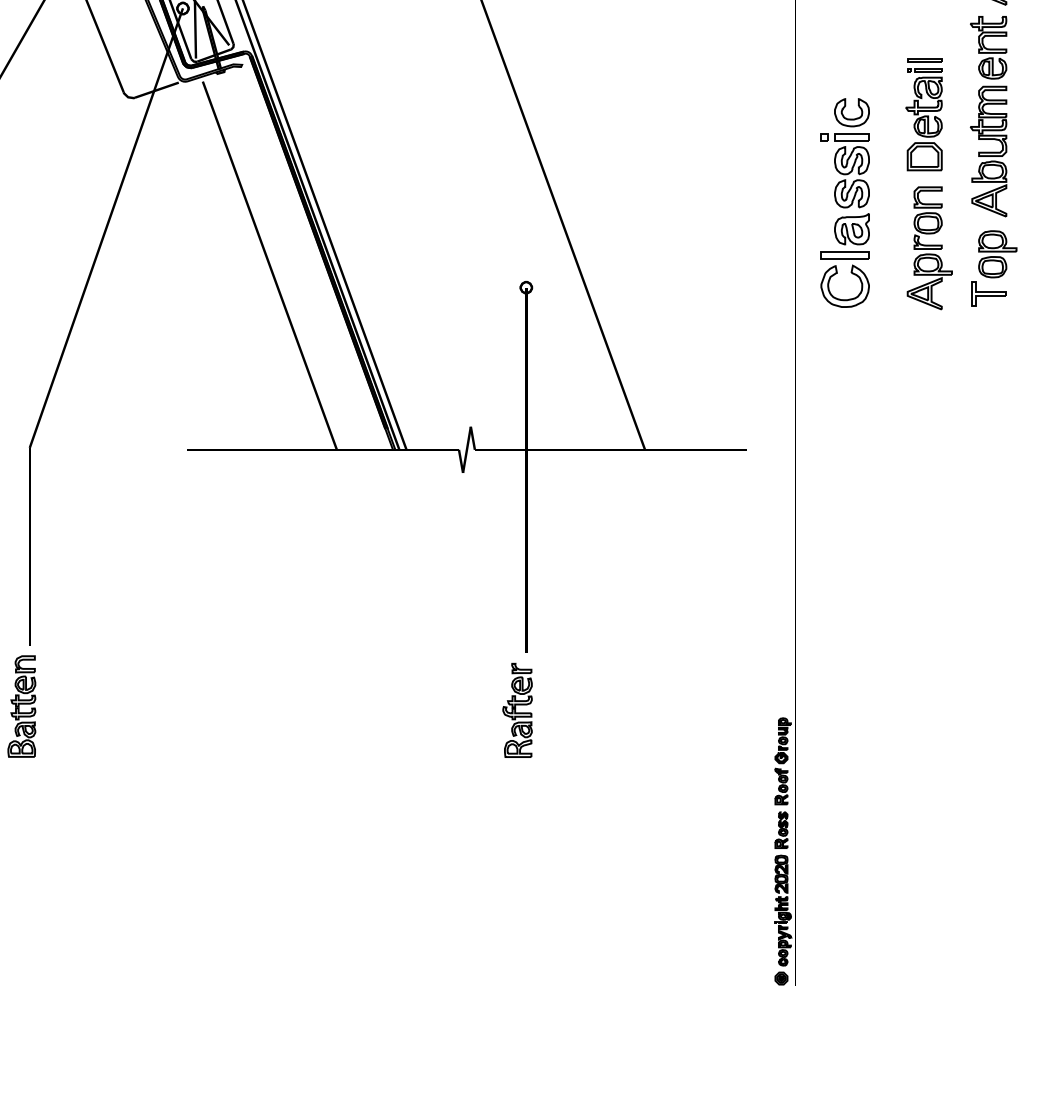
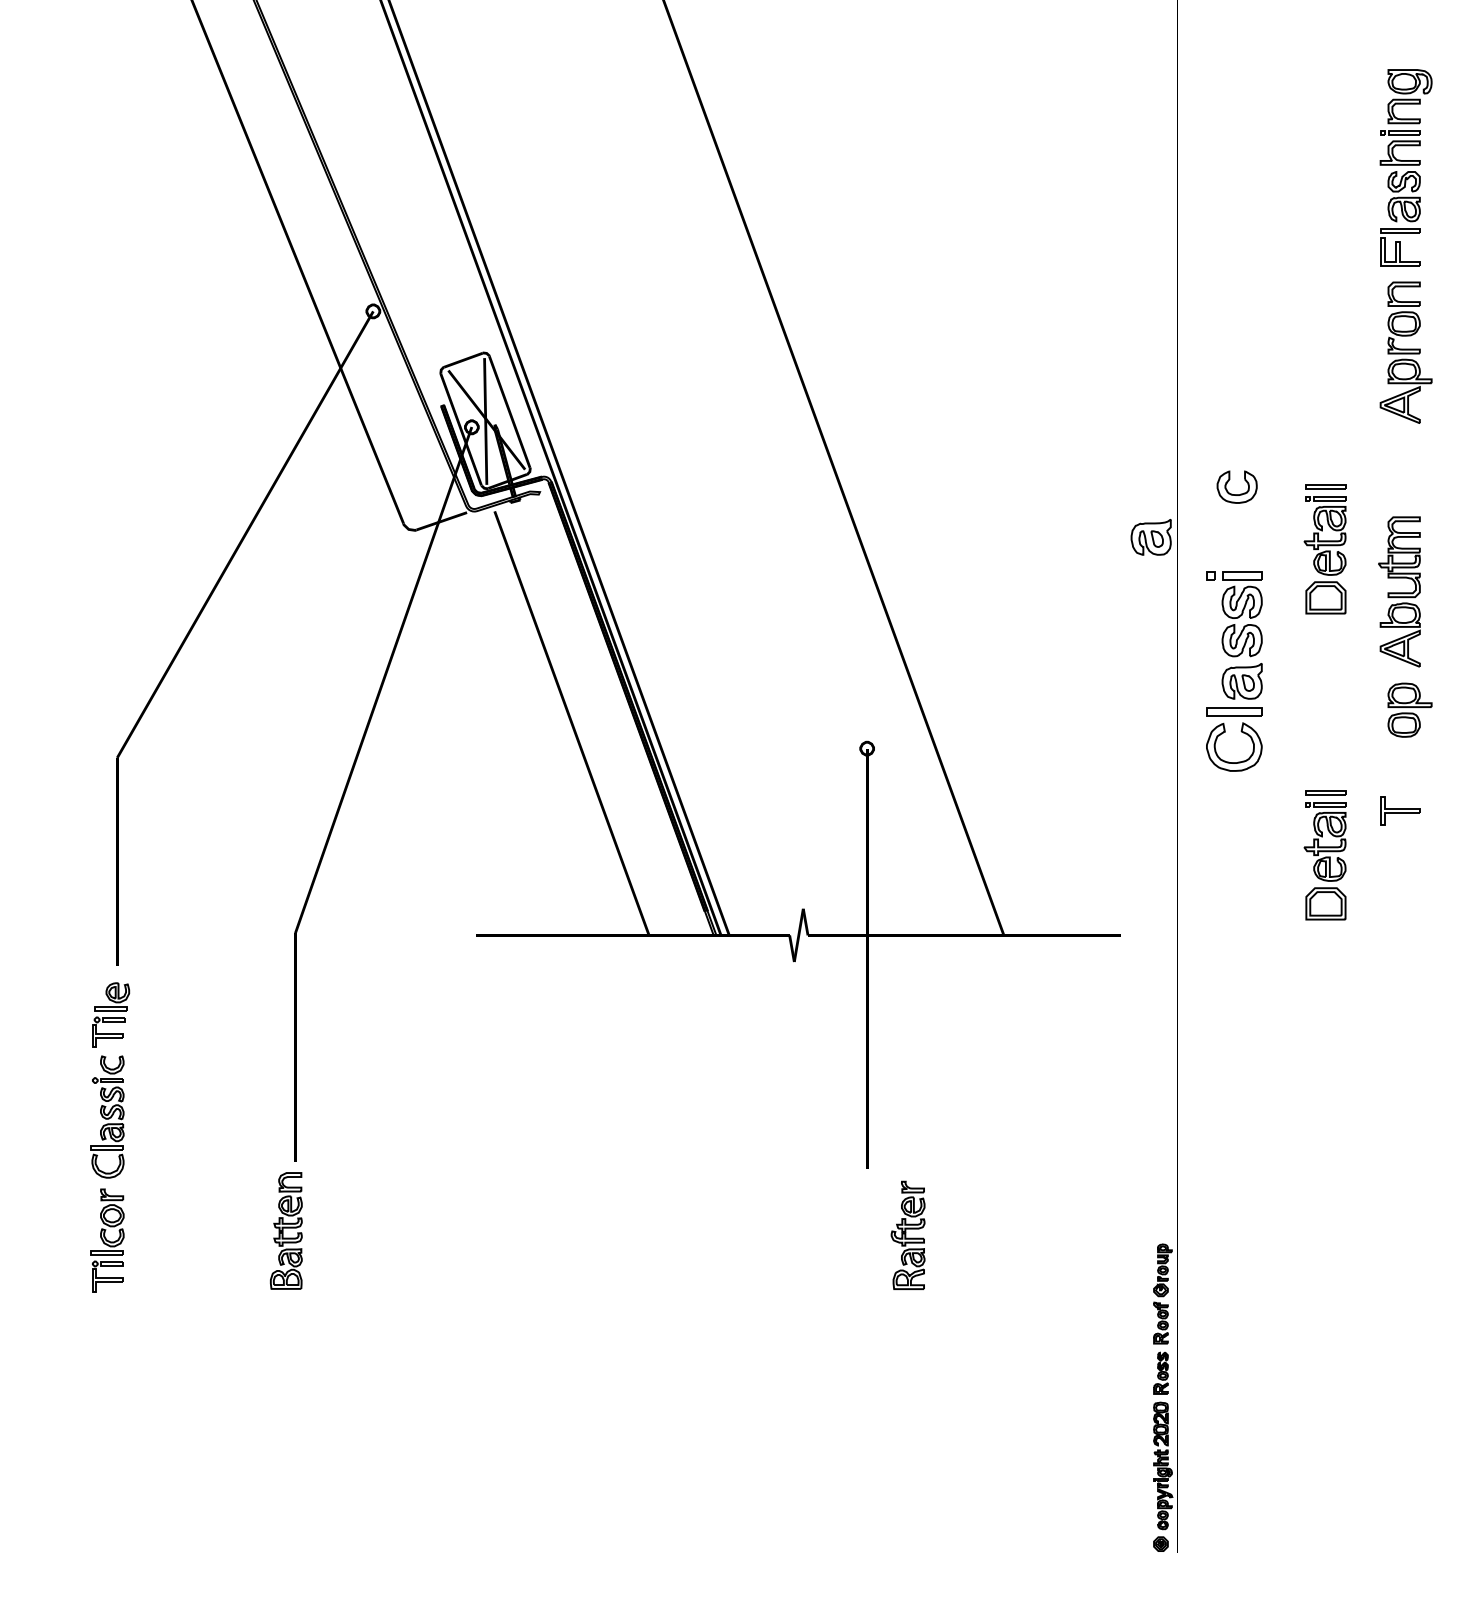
part: (988, 47) -> (1399, 472), removed
part: (772, 104) -> (1150, 537), added
part: (851, 119) -> (1236, 494), moved
part: (929, 248) -> (1331, 703), removed
part: (989, 293) -> (1400, 810), moved
part: (923, 380) -> (1324, 855), added
part: (517, 709) -> (907, 1234), moved

